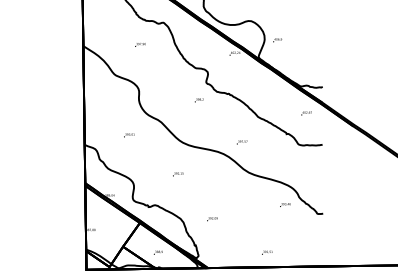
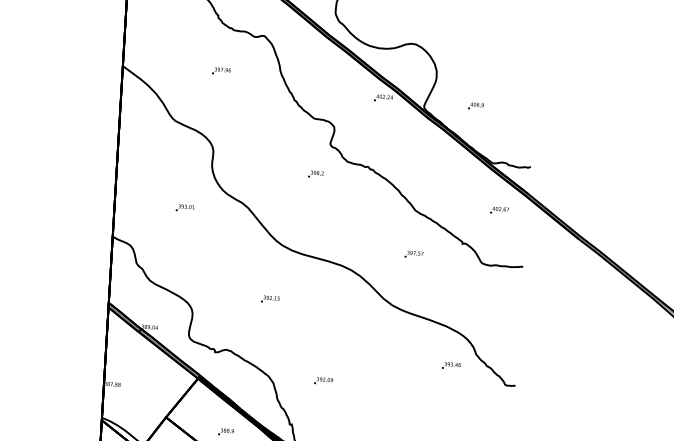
text: (277, 40) -> (475, 106), moved
text: (129, 135) -> (185, 208), moved
text: (242, 142) -> (414, 254), moved

